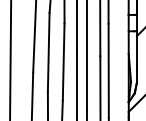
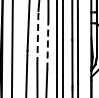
line: (48, 52) -> (37, 37), solid -> dashed
line: (63, 61) -> (47, 43), solid -> dashed

